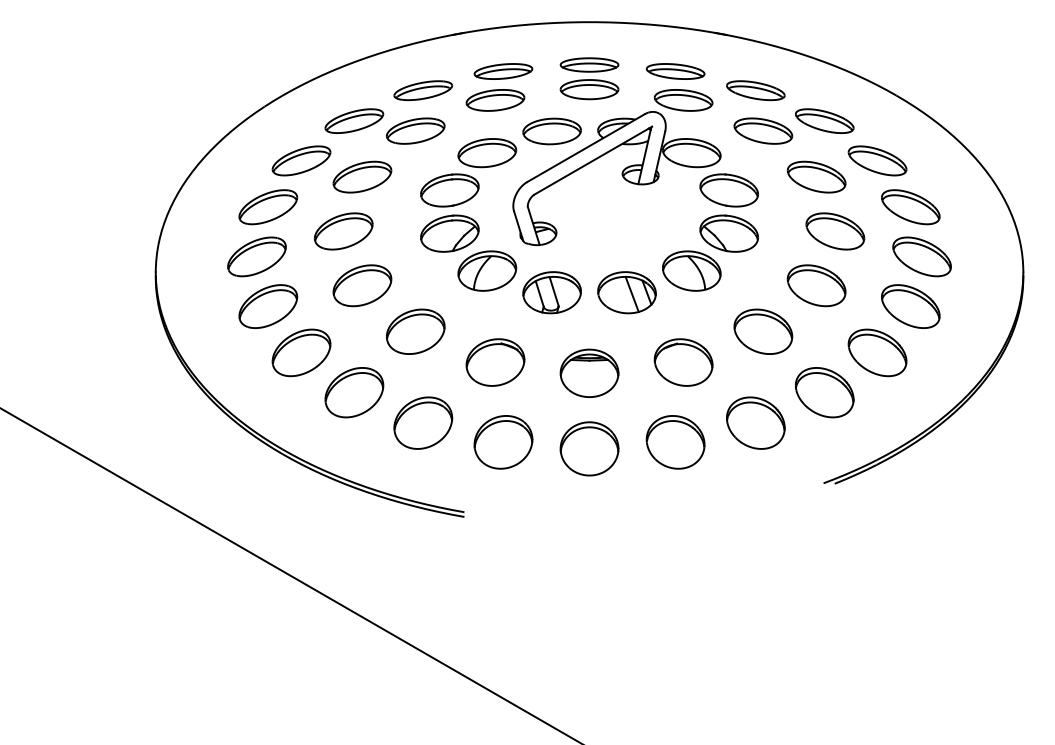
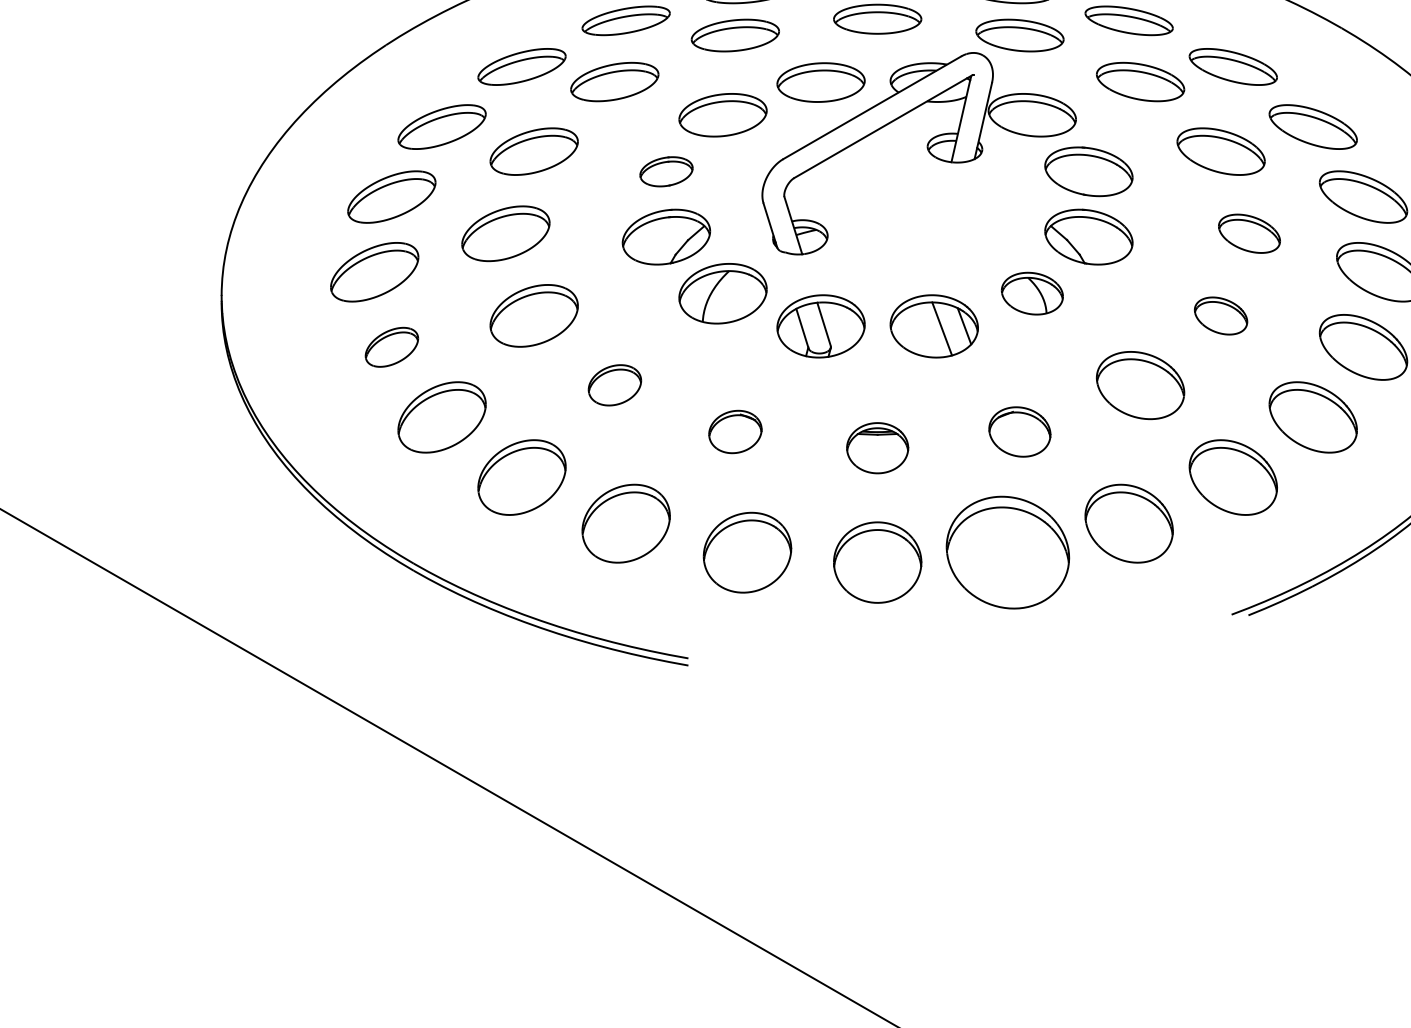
part: (449, 190) -> (665, 171), size x0.6
part: (835, 231) -> (1249, 233), size x0.7
part: (691, 270) -> (1031, 292), size x0.7
part: (816, 285) -> (1220, 315), size x0.6
part: (268, 306) -> (392, 347), size x0.6
part: (415, 331) -> (614, 385), size x0.6
part: (495, 362) -> (735, 431), size x0.6
part: (683, 362) -> (1019, 431), size x0.7
part: (589, 372) -> (877, 447), size x0.7
part: (675, 442) -> (1007, 552), size x1.4

